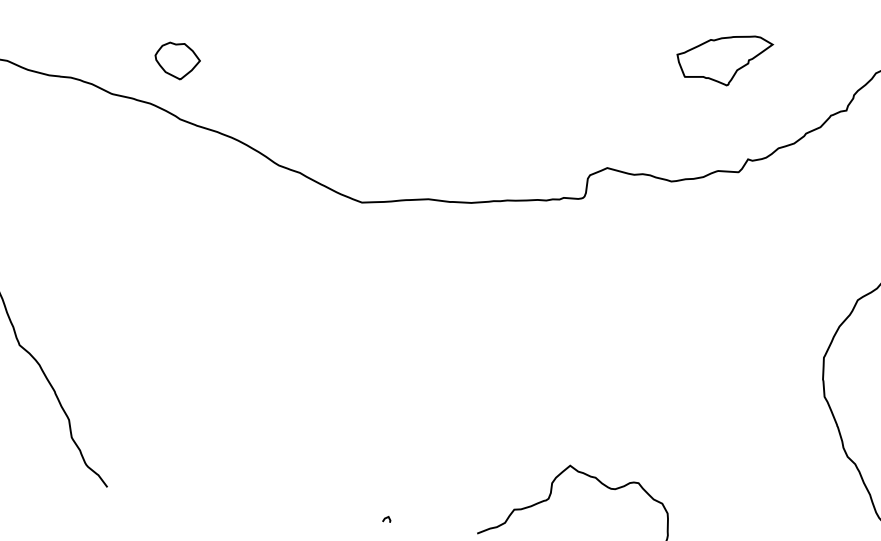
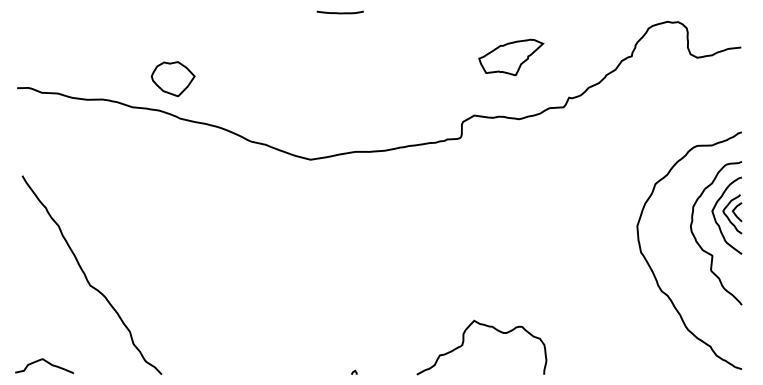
part: (724, 58) -> (511, 57), moved
part: (177, 61) -> (173, 79), size x1.4

